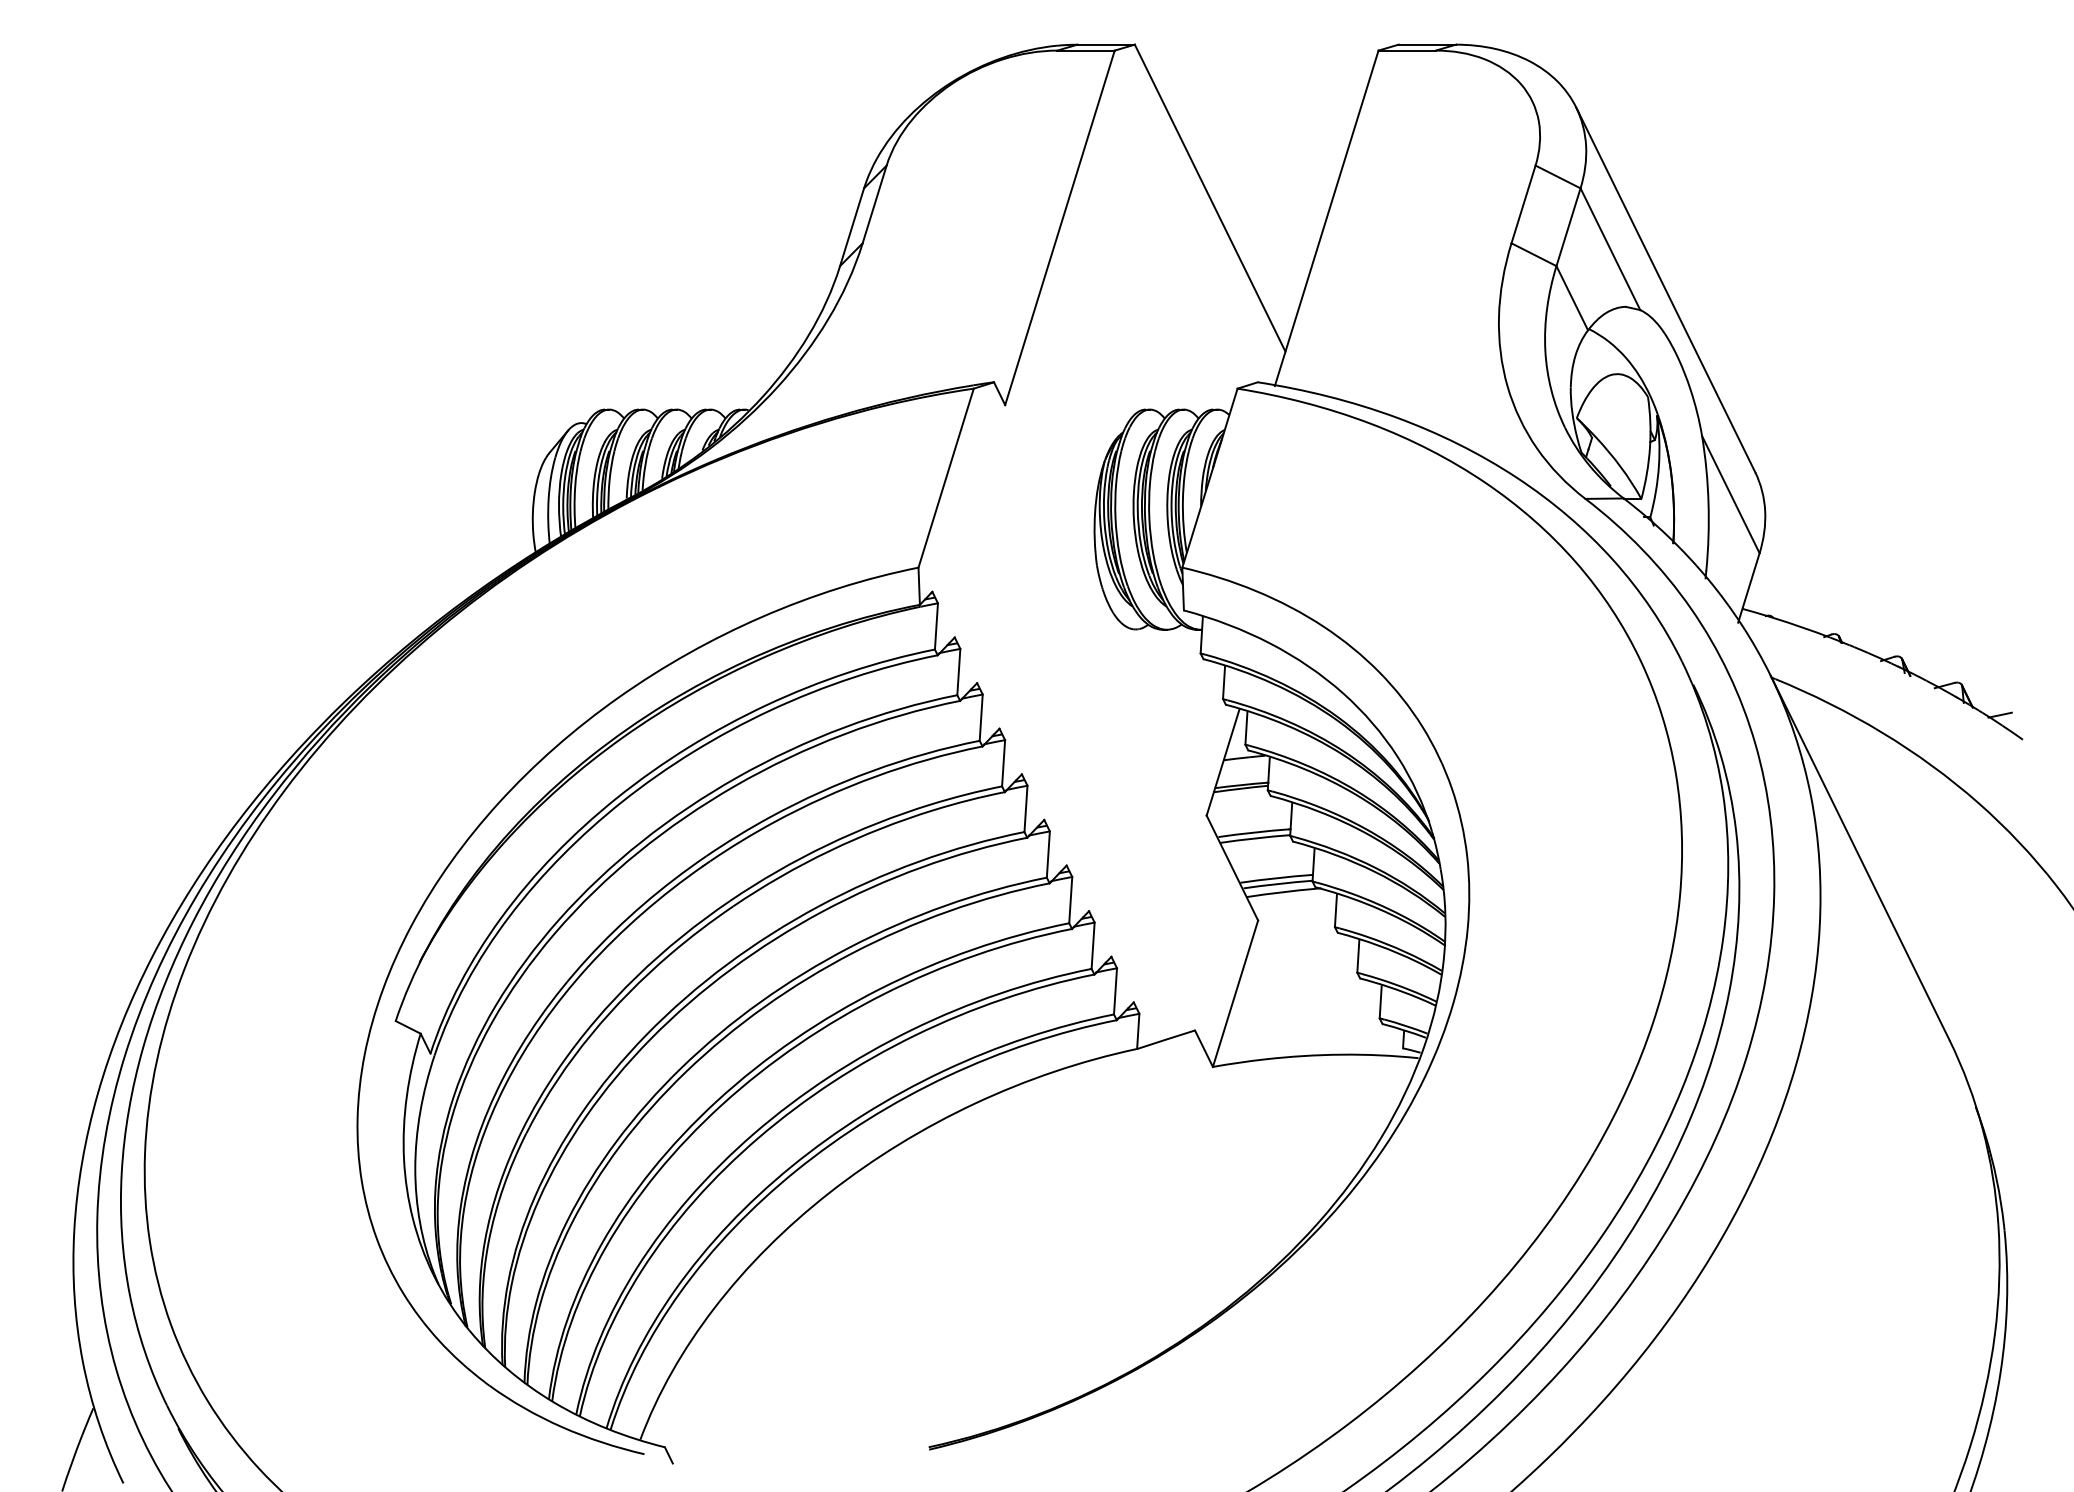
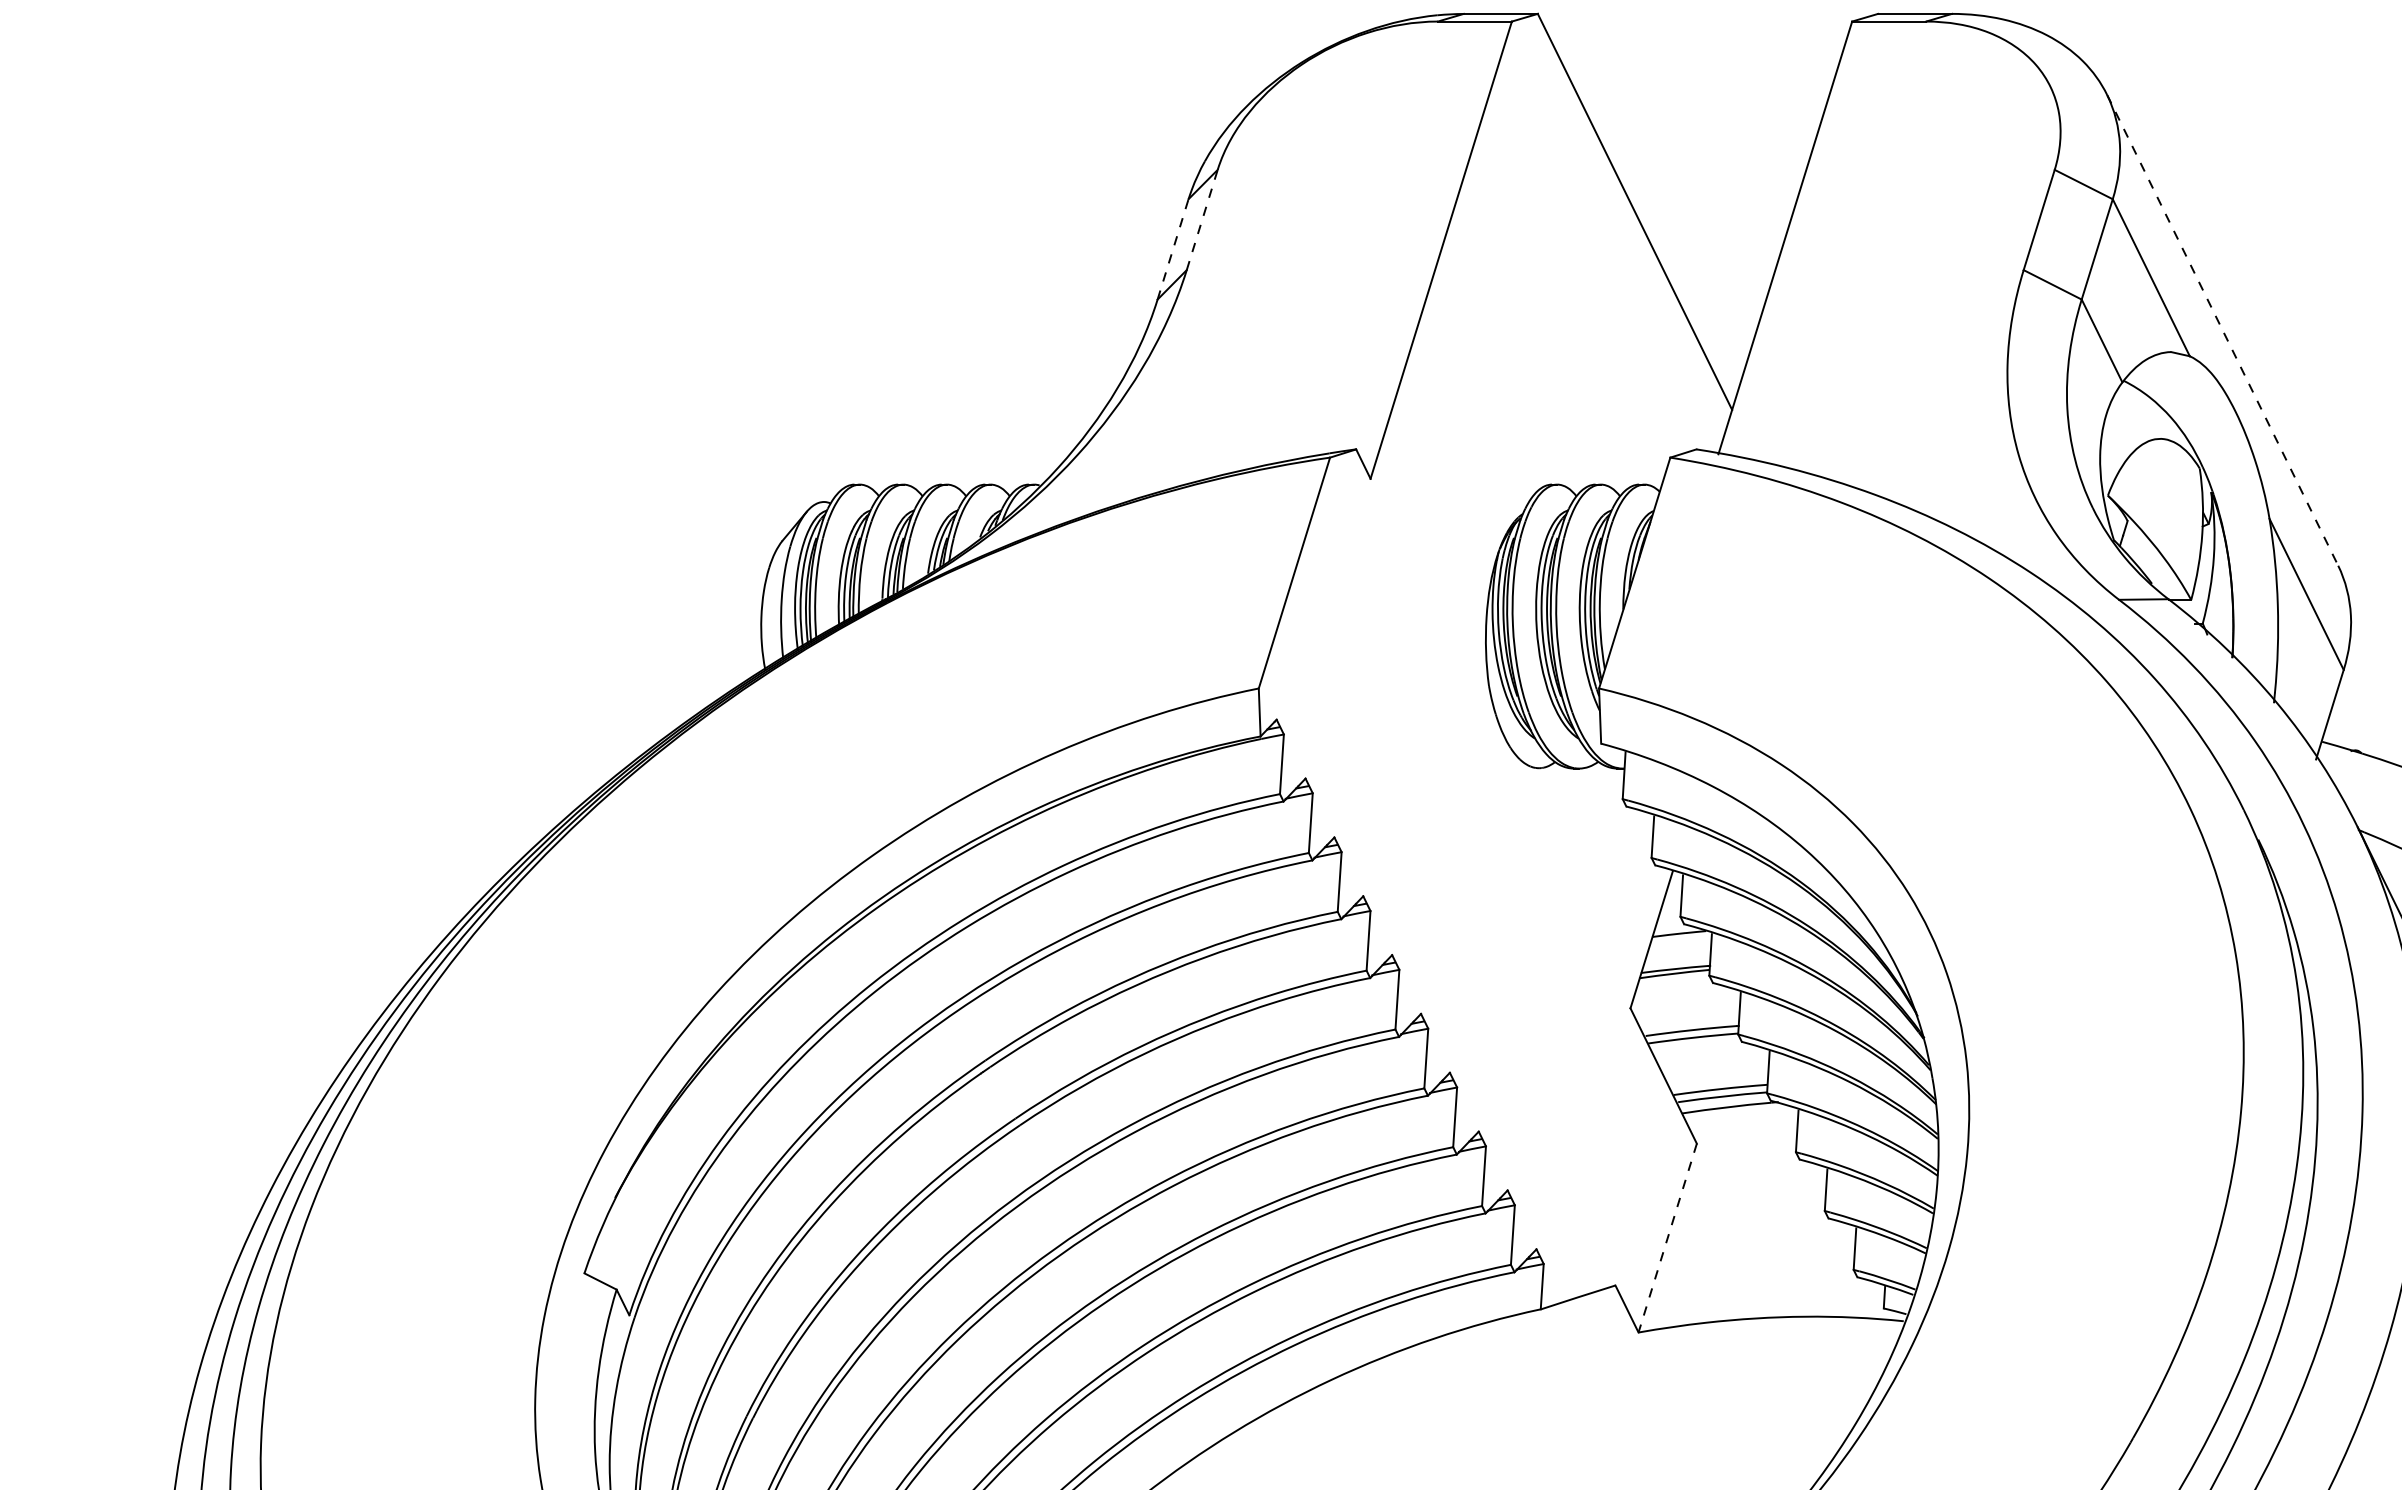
line: (874, 204) -> (1202, 220), solid -> dashed
line: (852, 227) -> (1173, 249), solid -> dashed
line: (1666, 290) -> (2223, 330), solid -> dashed
line: (1235, 993) -> (1667, 1237), solid -> dashed

